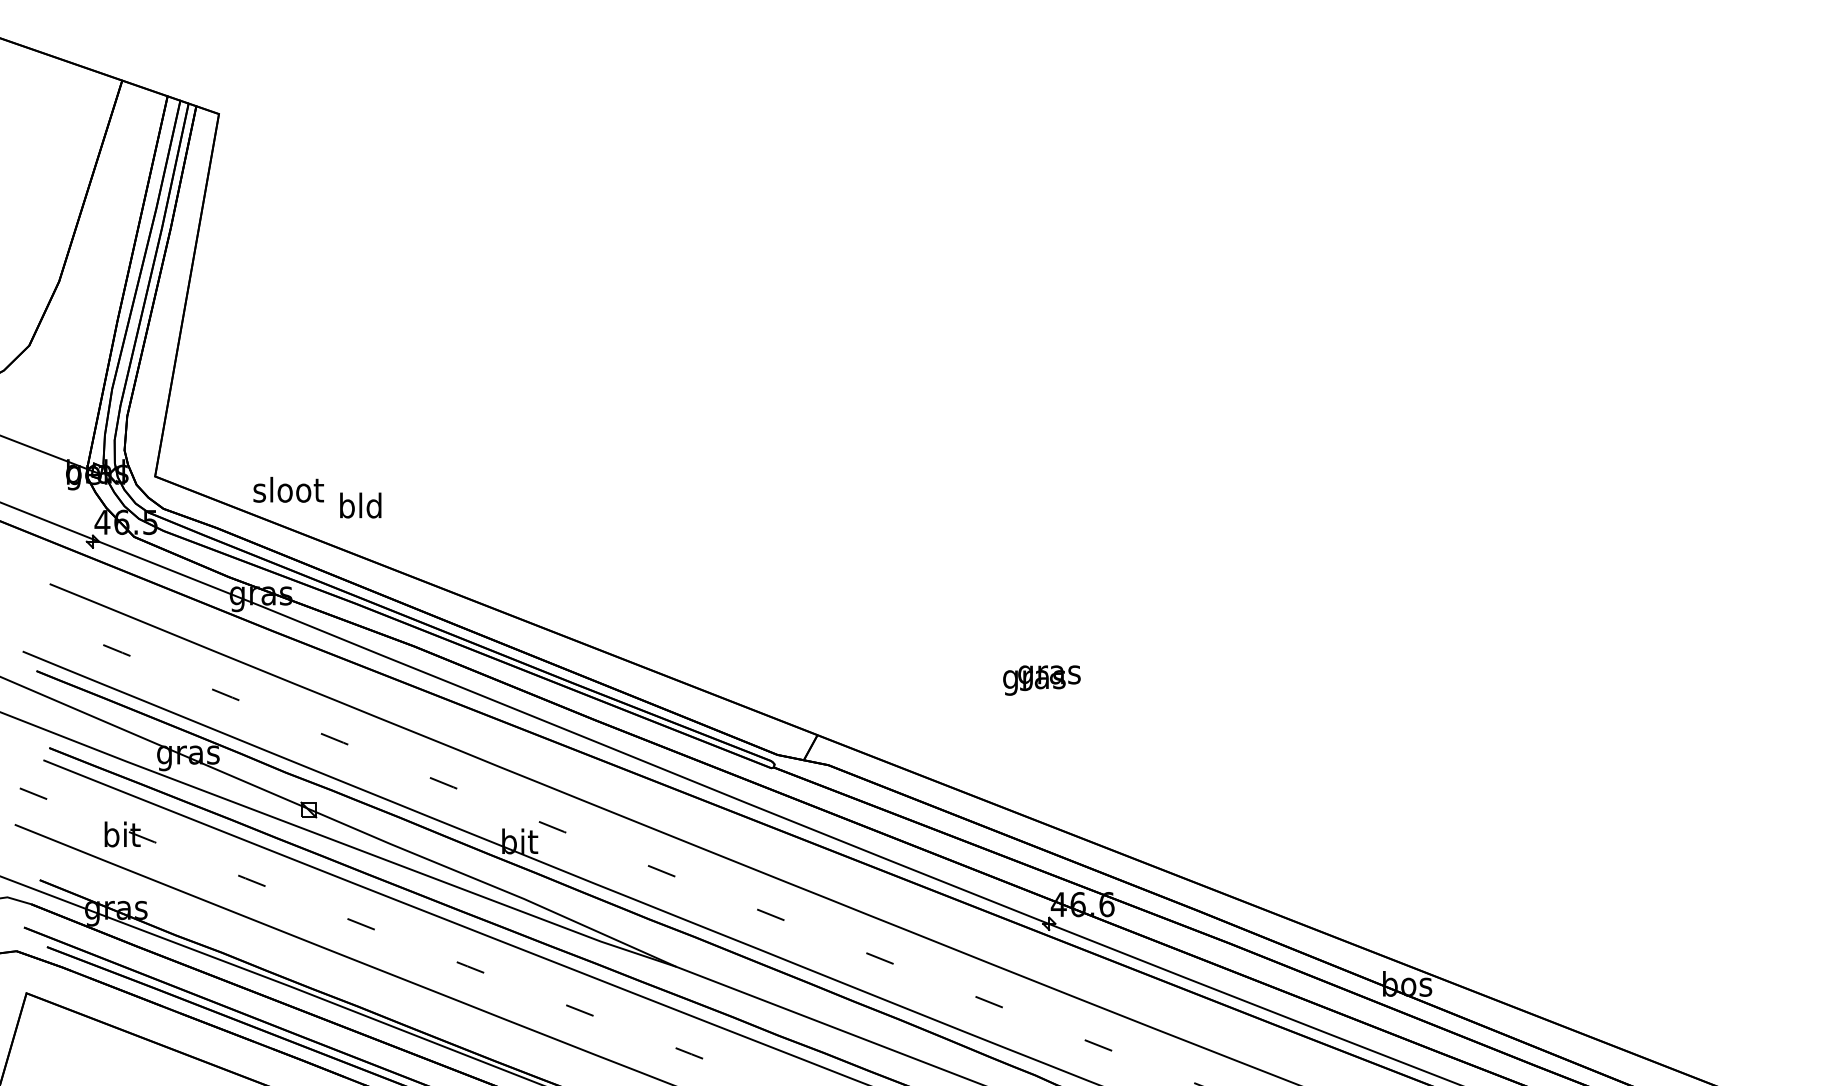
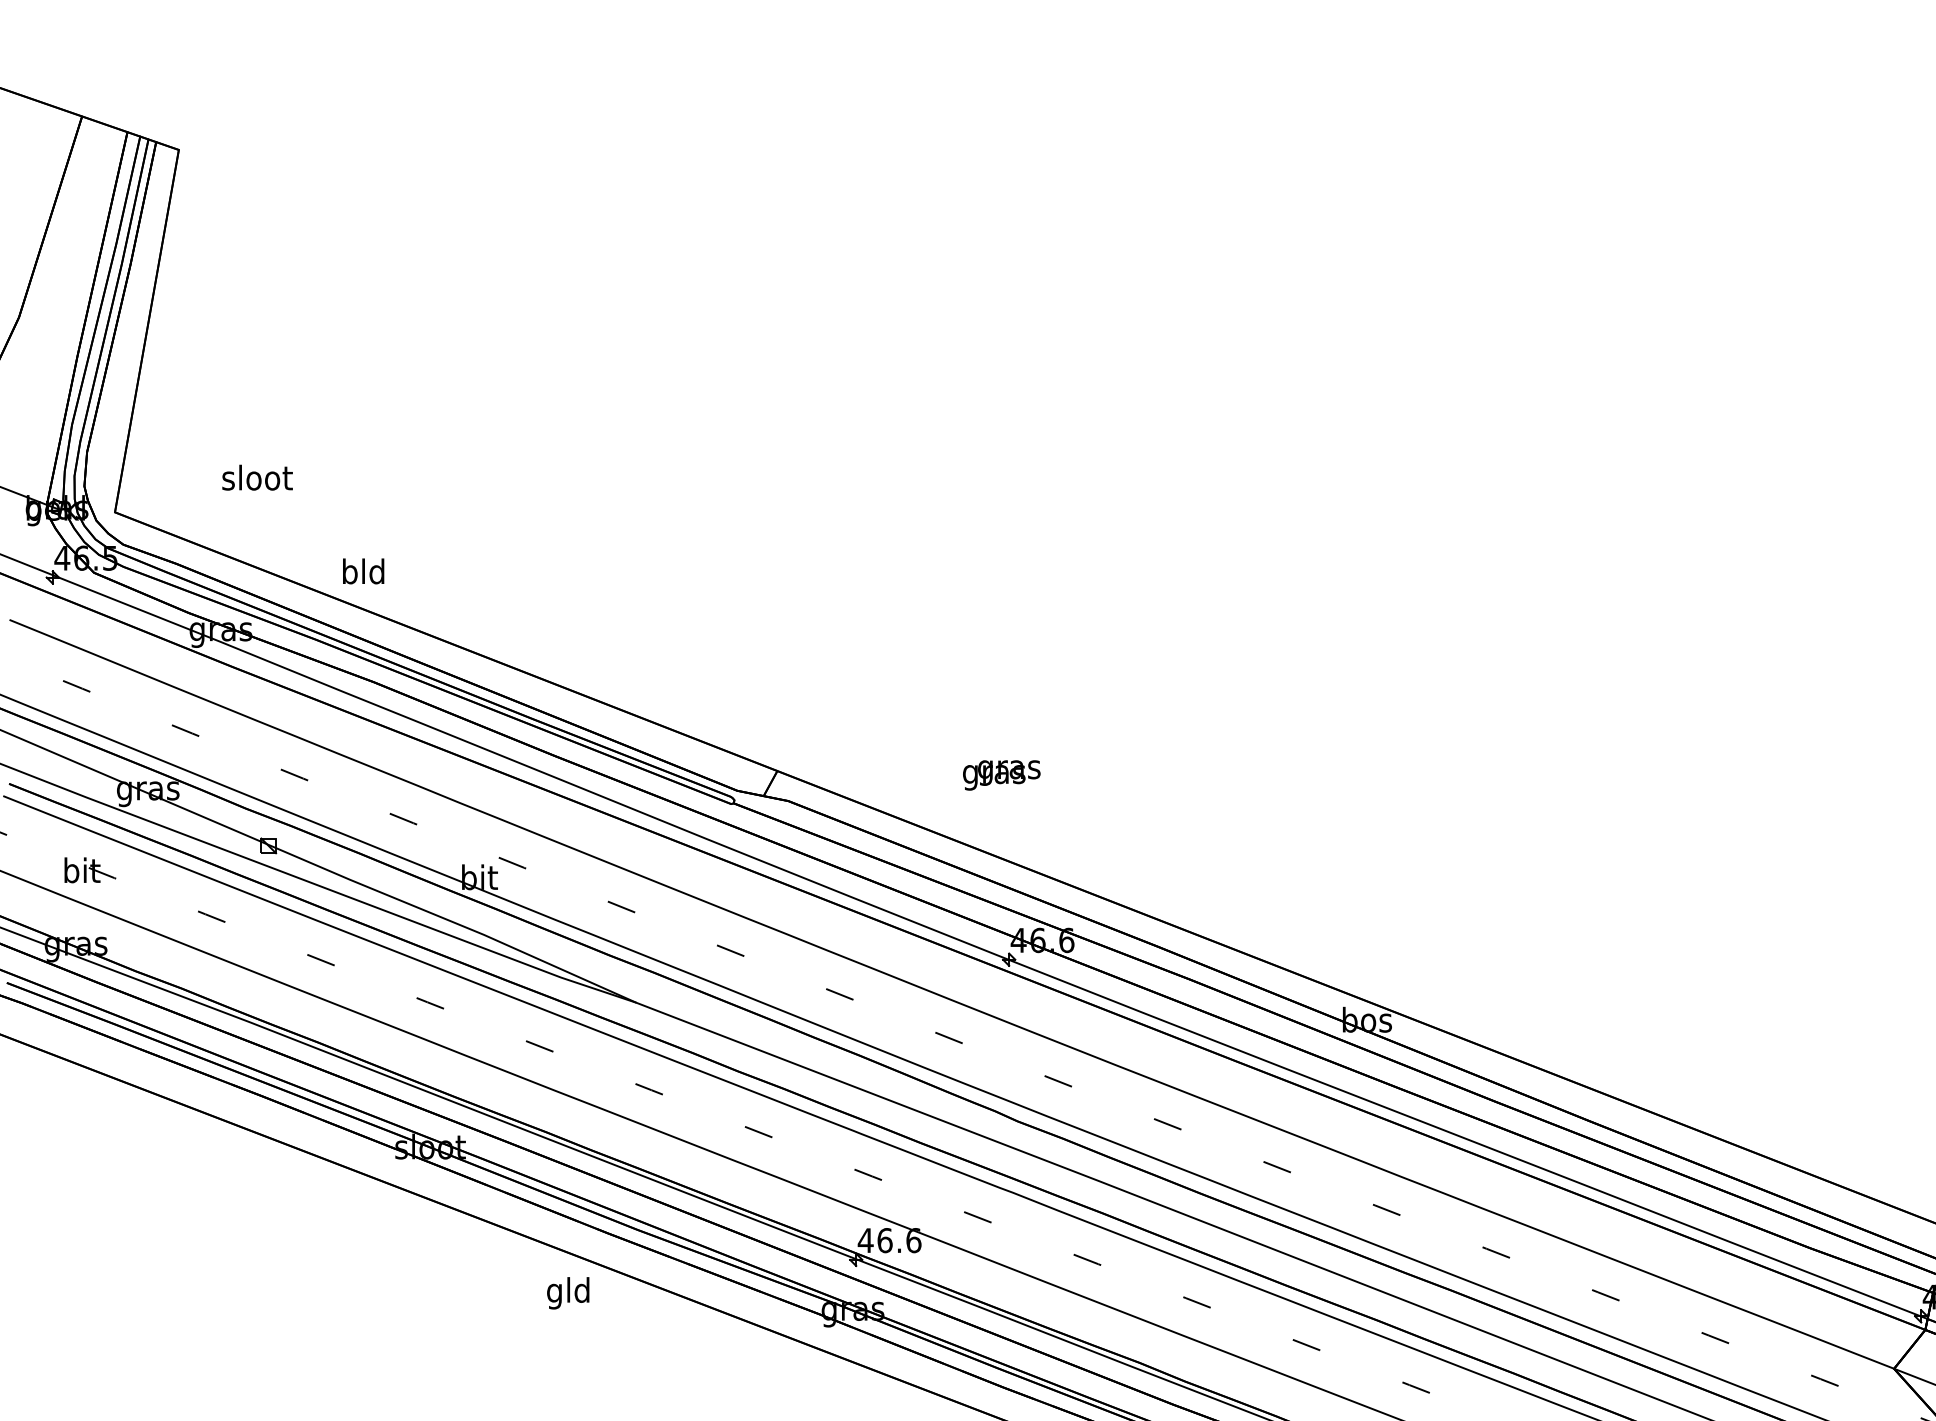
text: (288, 489) -> (257, 477), moved
text: (360, 505) -> (363, 571), moved
text: (1041, 680) -> (1001, 775), moved

